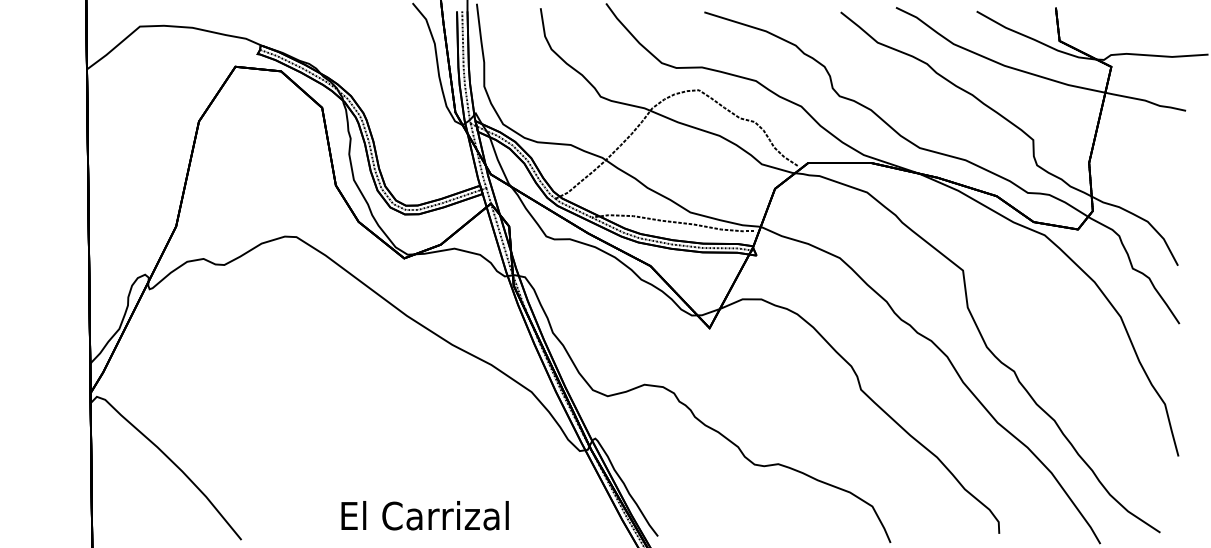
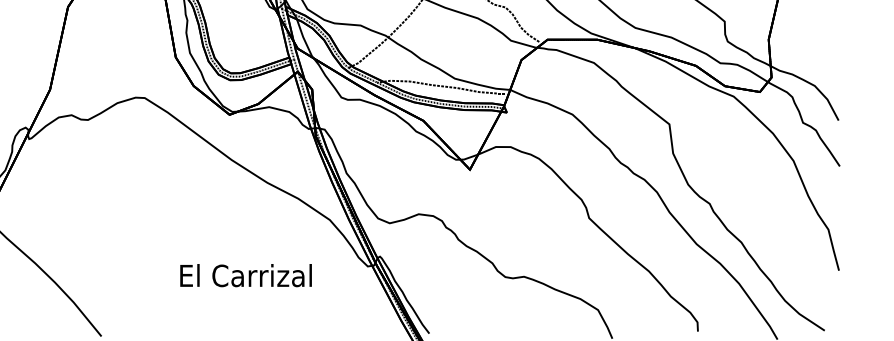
text: (424, 515) -> (245, 275), moved

